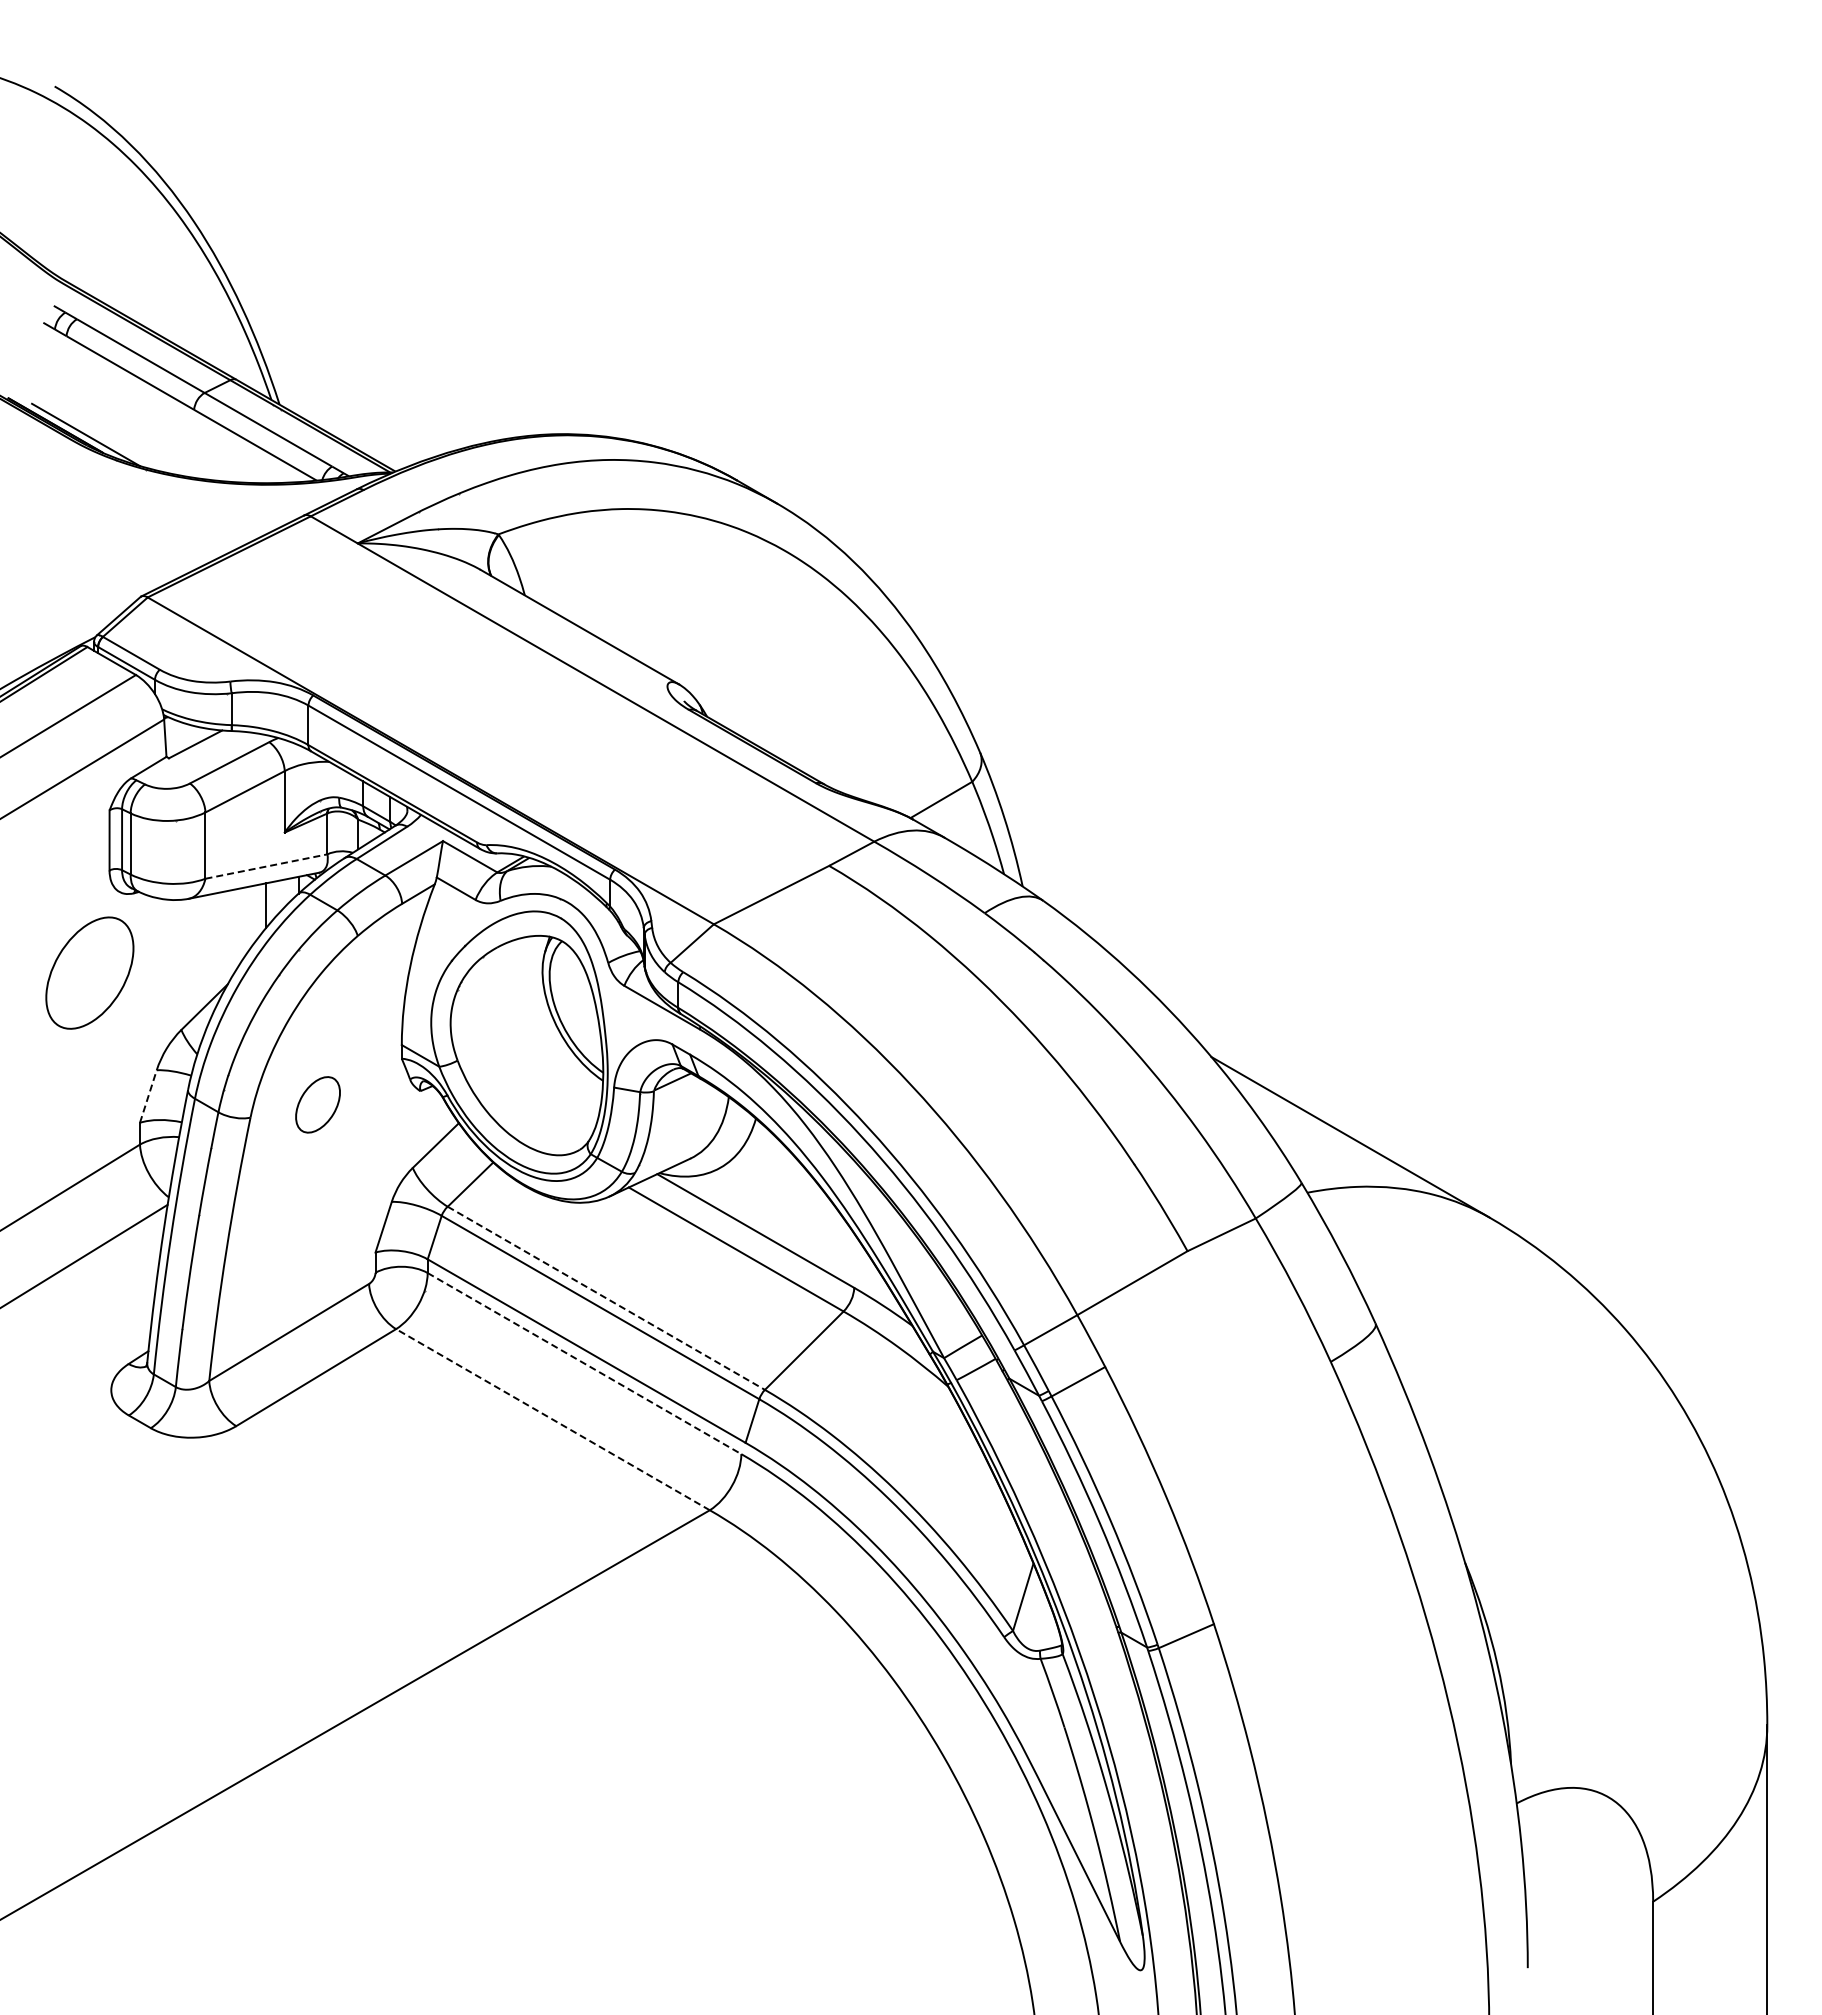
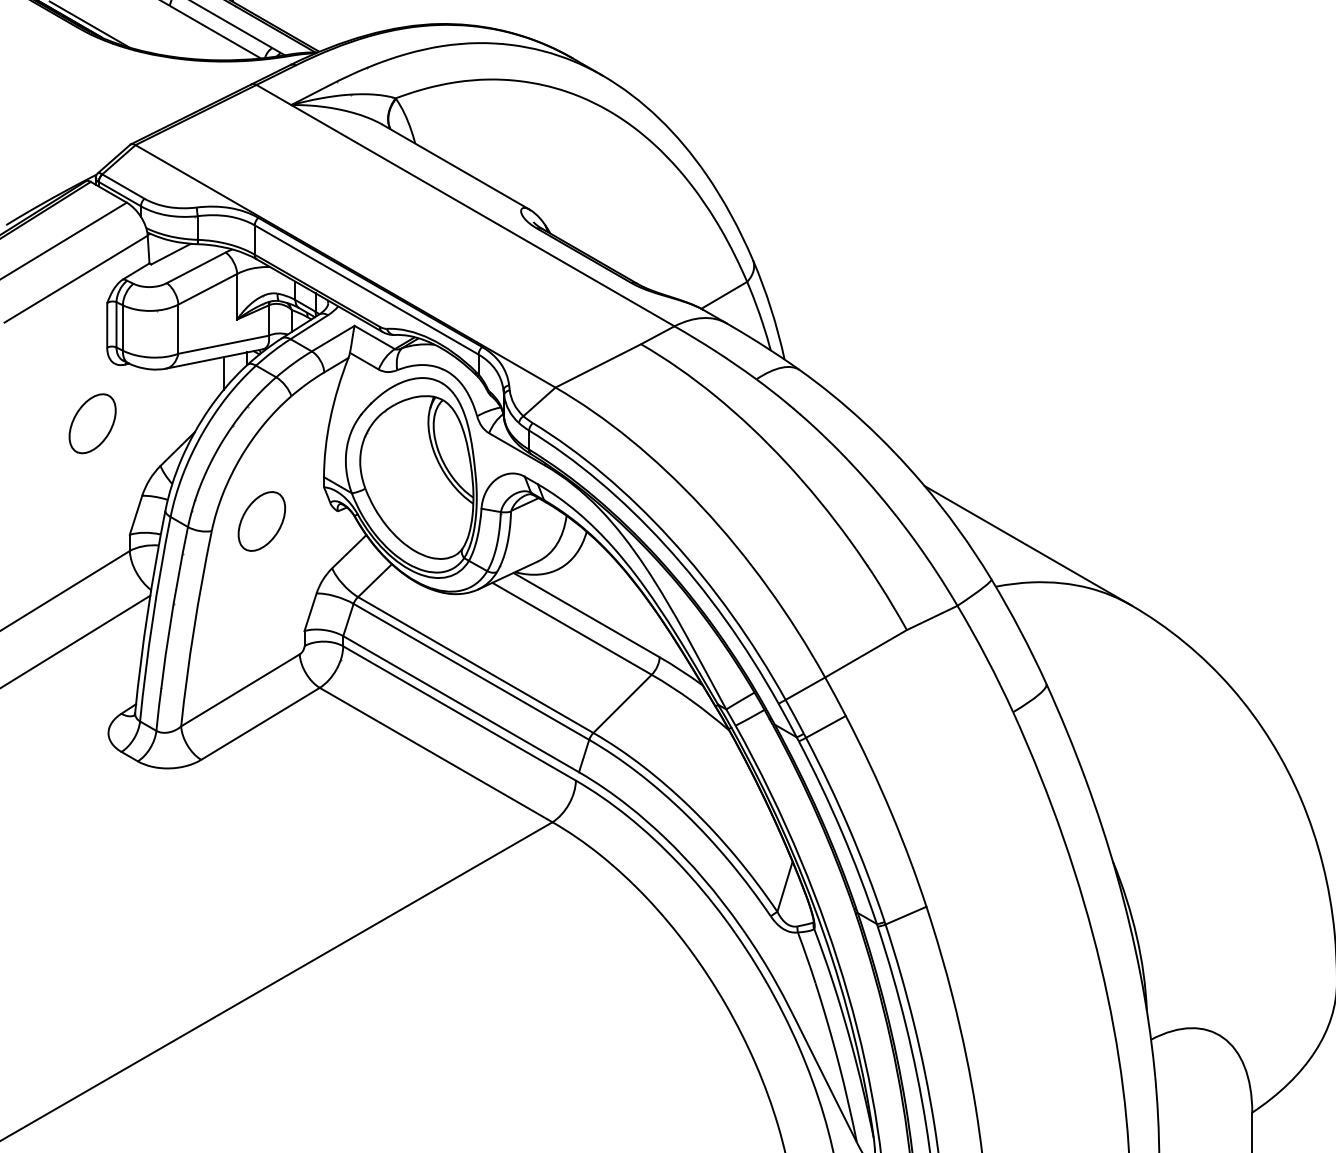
line: (266, 866) -> (223, 344), dashed -> solid
part: (89, 972) -> (92, 423), size x0.71
line: (148, 1096) -> (136, 515), dashed -> solid
part: (317, 1104) -> (261, 521), size x1.43
line: (606, 1298) -> (475, 665), dashed -> solid
line: (584, 1363) -> (459, 713), dashed -> solid
line: (552, 1419) -> (435, 754), dashed -> solid

